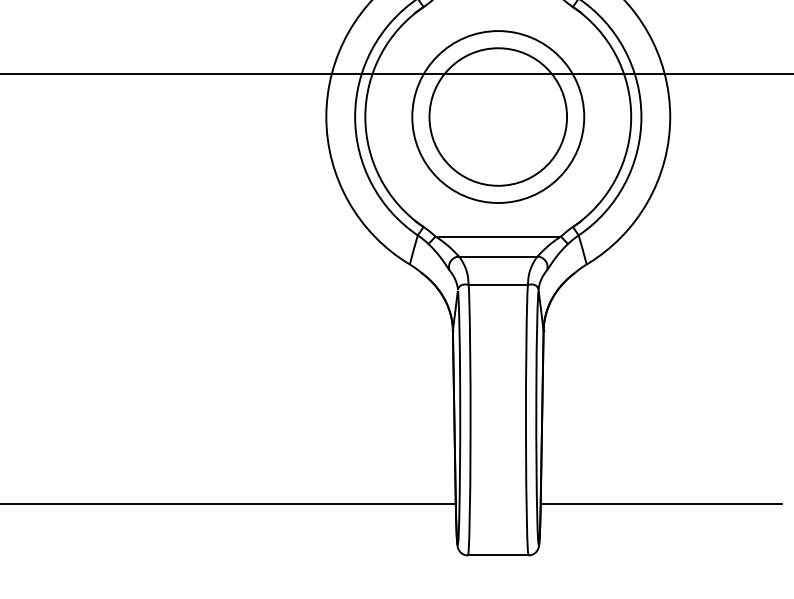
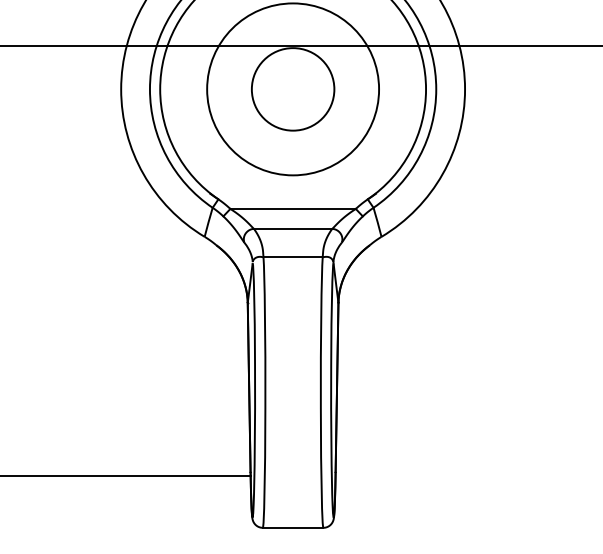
circle: (498, 116) -> (293, 88), size x0.6
line: (660, 503) -> (455, 475), removed

